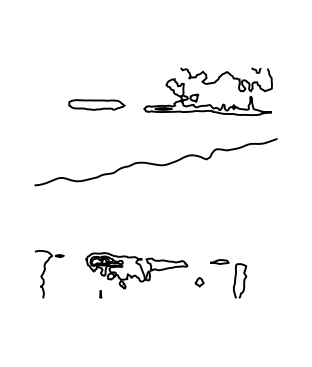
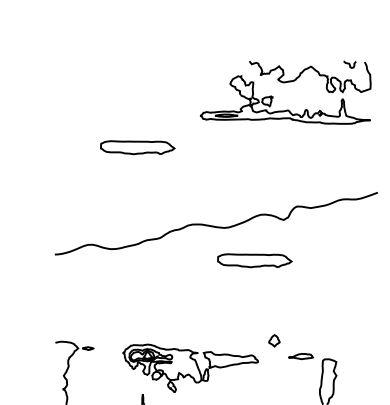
part: (207, 84) -> (284, 83), moved
part: (184, 189) -> (254, 260), added
part: (199, 282) -> (274, 341), moved

